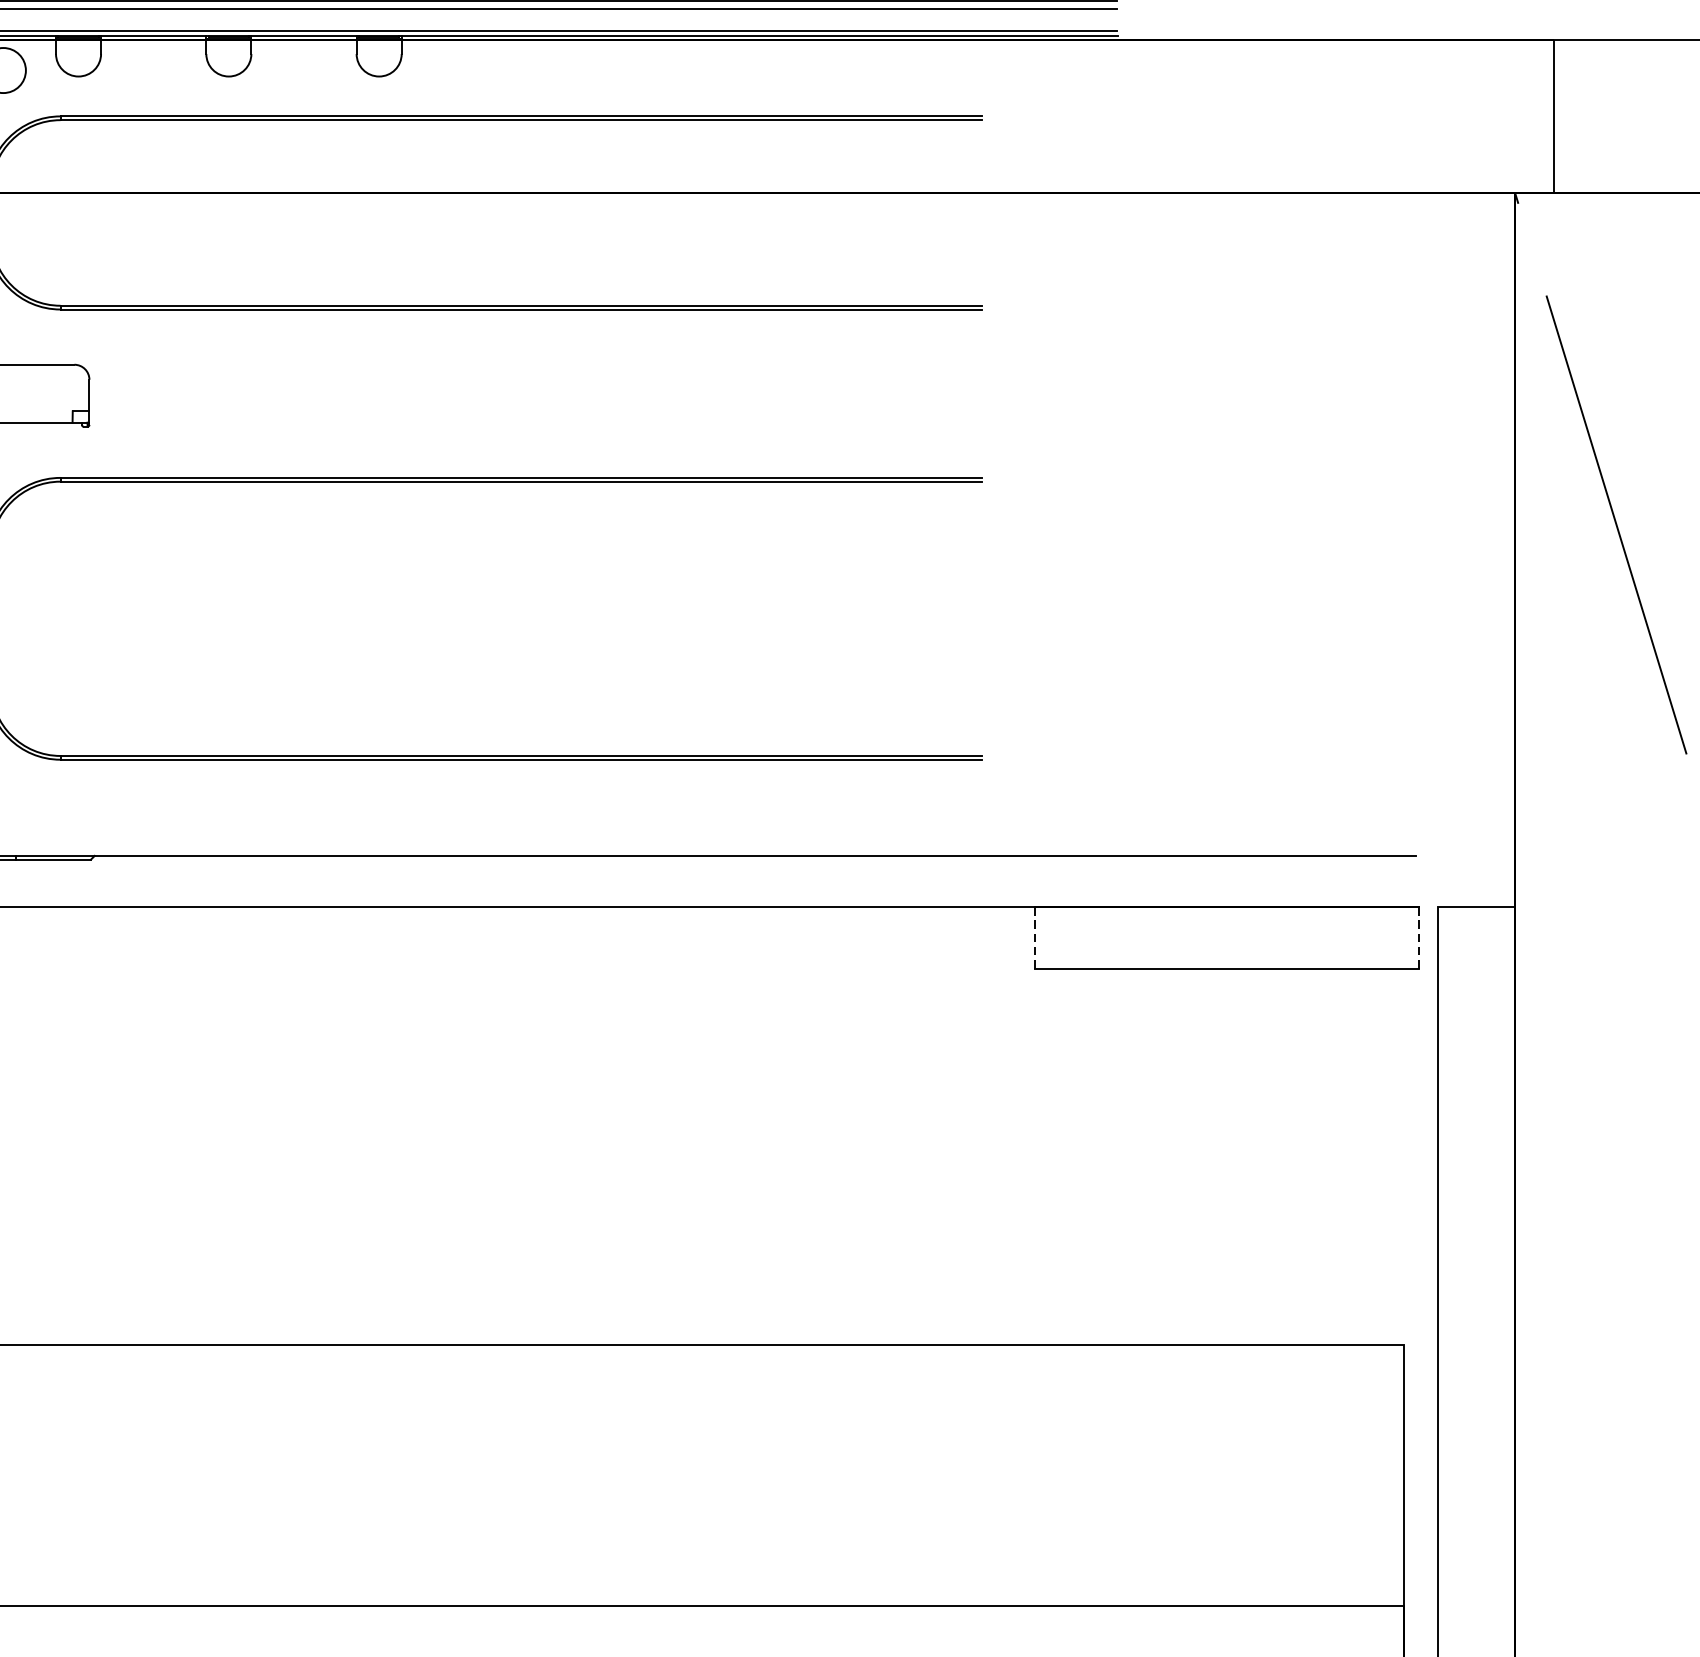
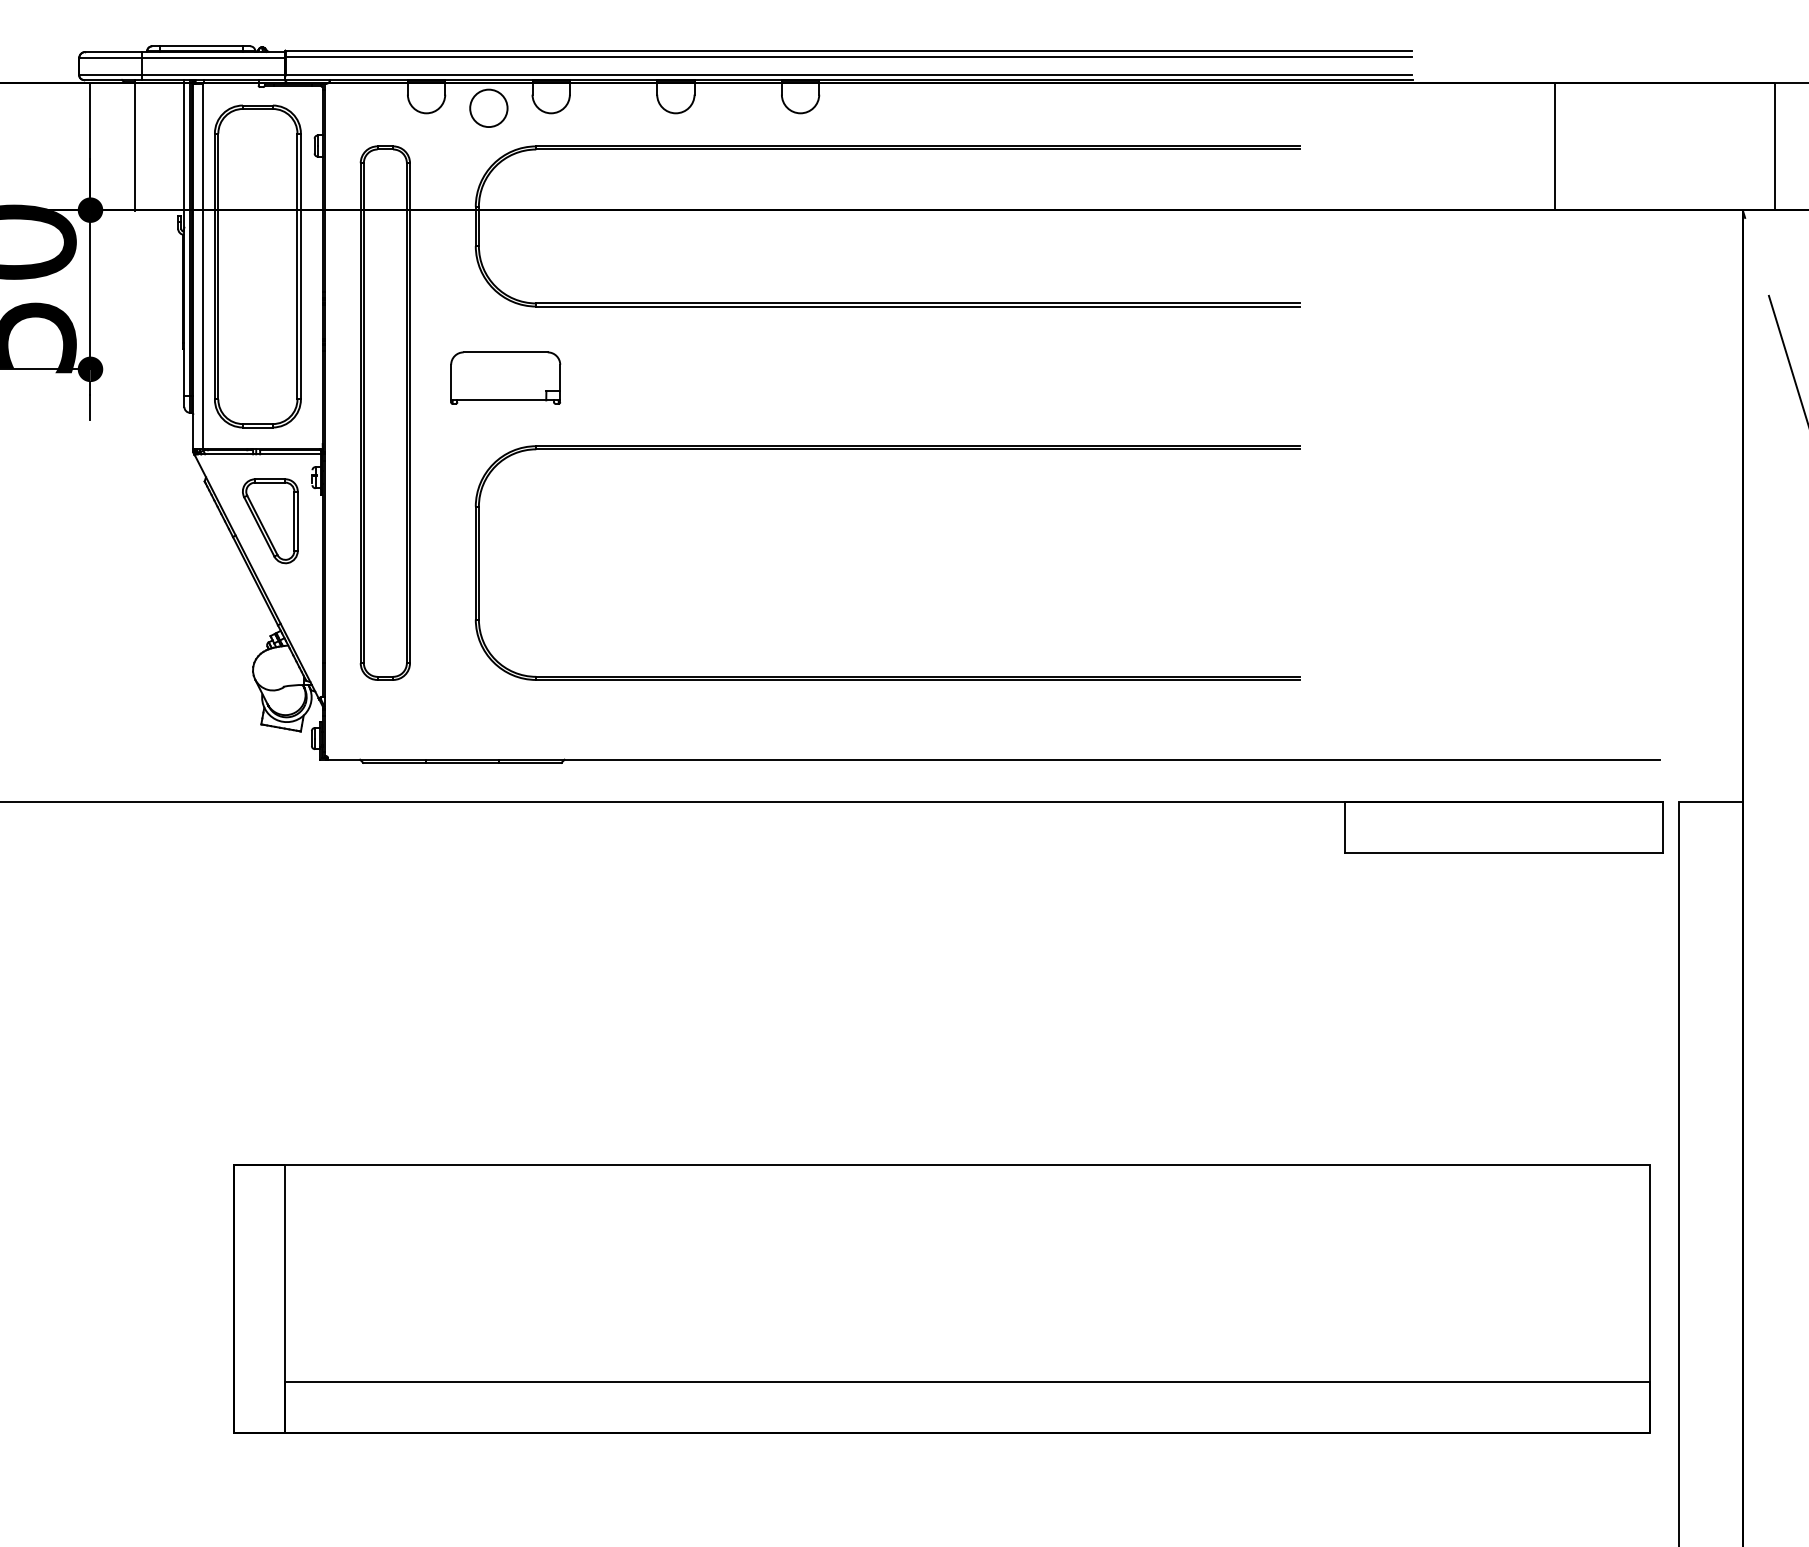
line: (1288, 116) -> (1554, 146), added
line: (1035, 937) -> (1344, 827), dashed -> solid
line: (1419, 937) -> (1663, 827), dashed -> solid

